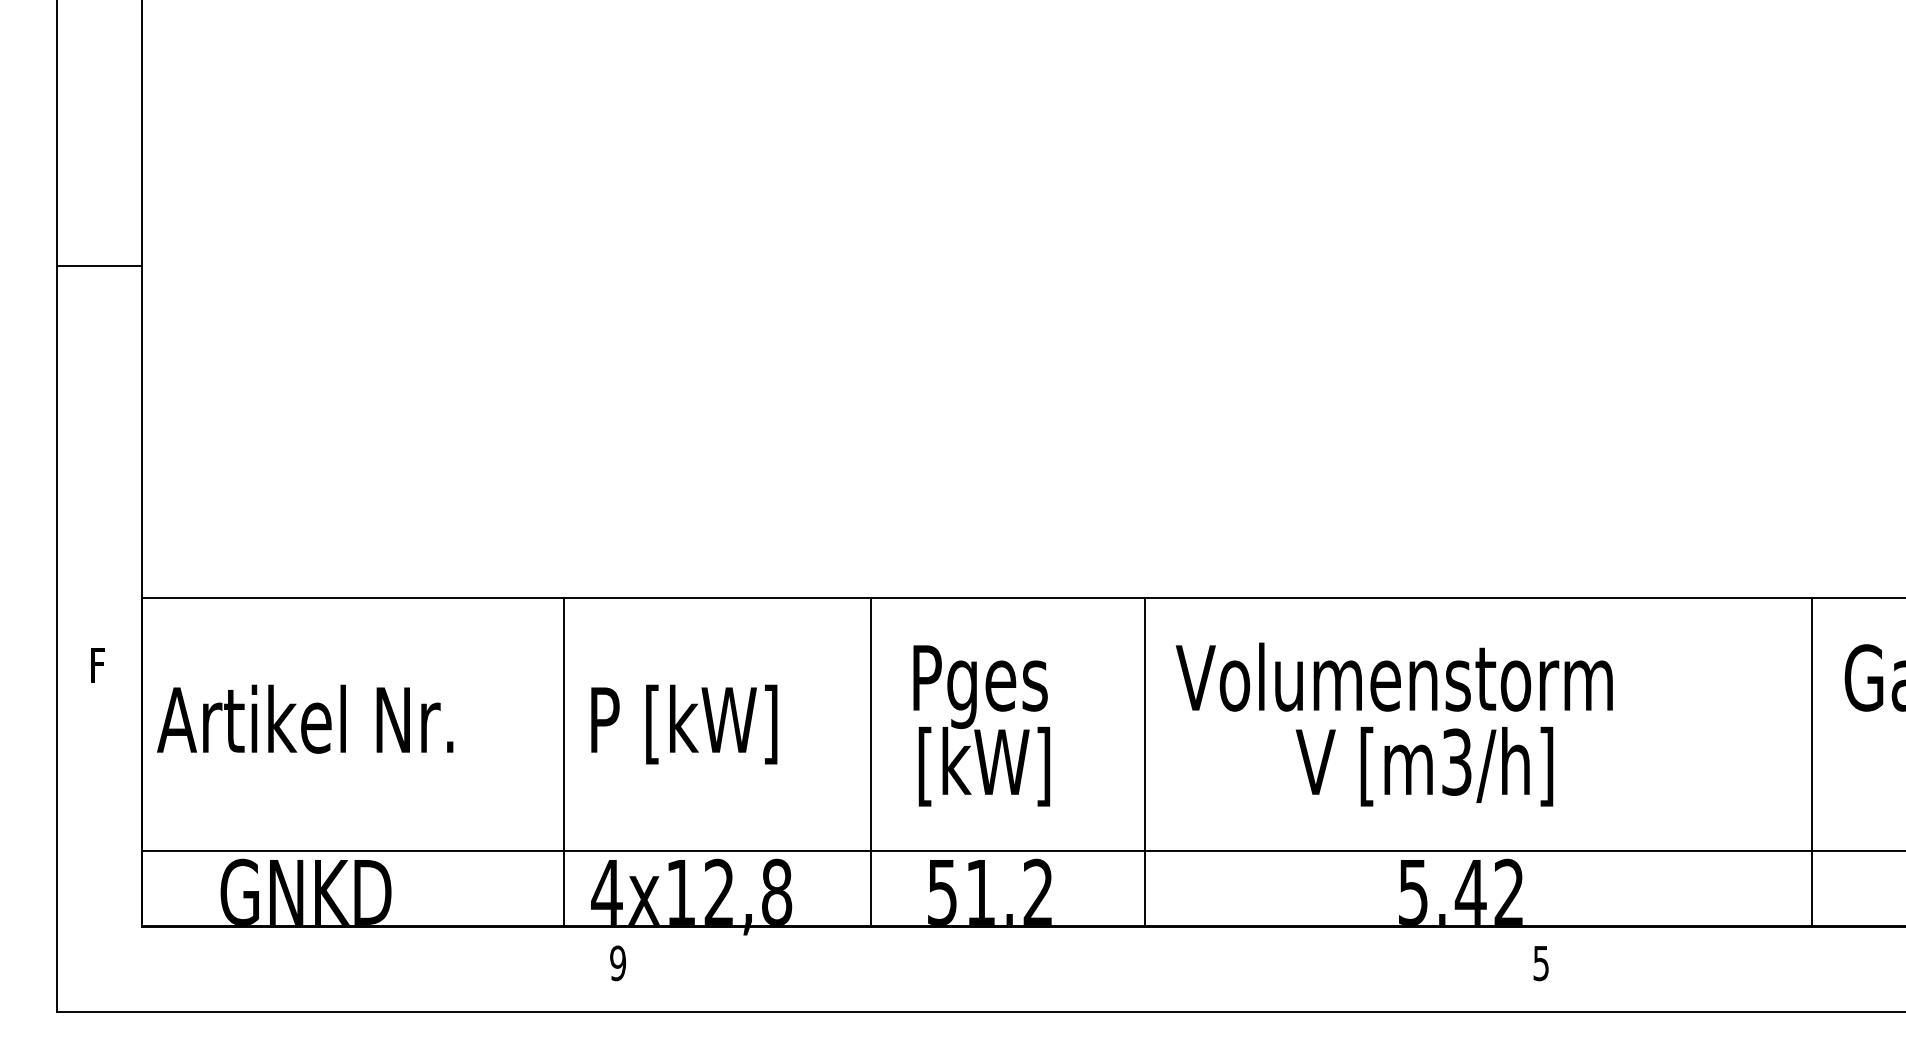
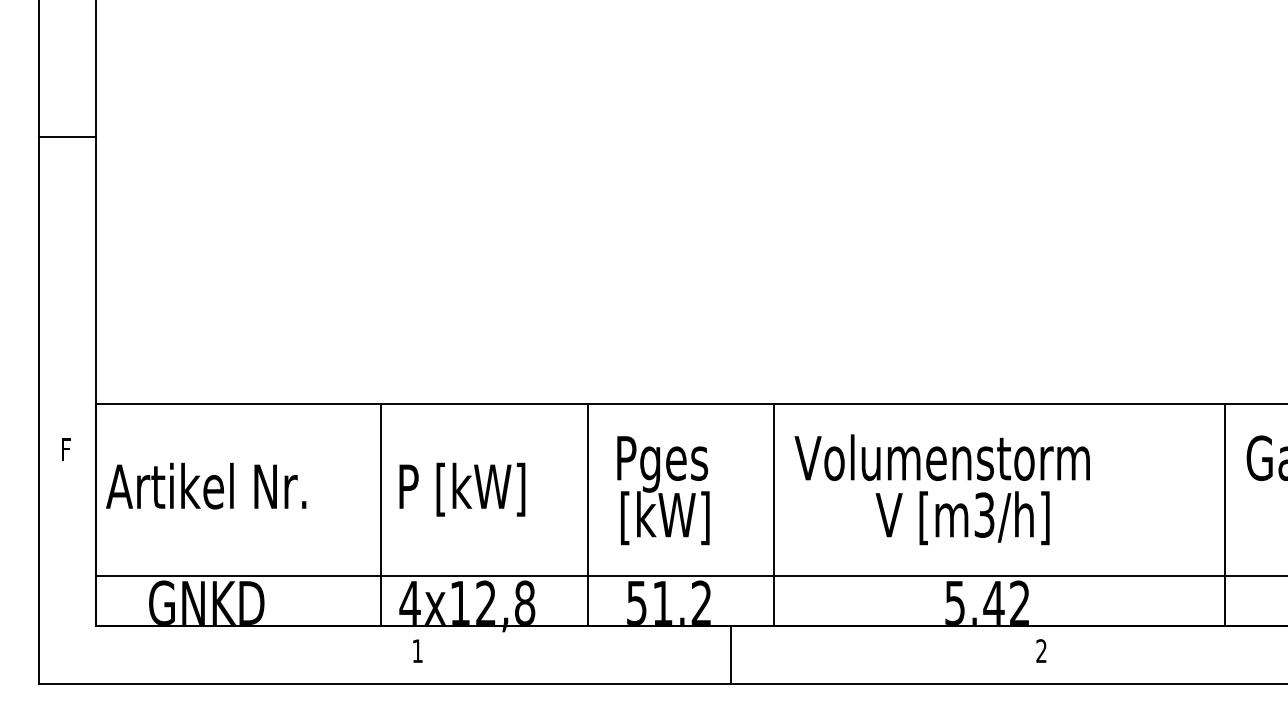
line: (100, 265) -> (67, 136), moved
text: (617, 963) -> (417, 651), 9 -> 1
text: (1541, 963) -> (1041, 651), 5 -> 2
line: (1080, 968) -> (730, 654), added

